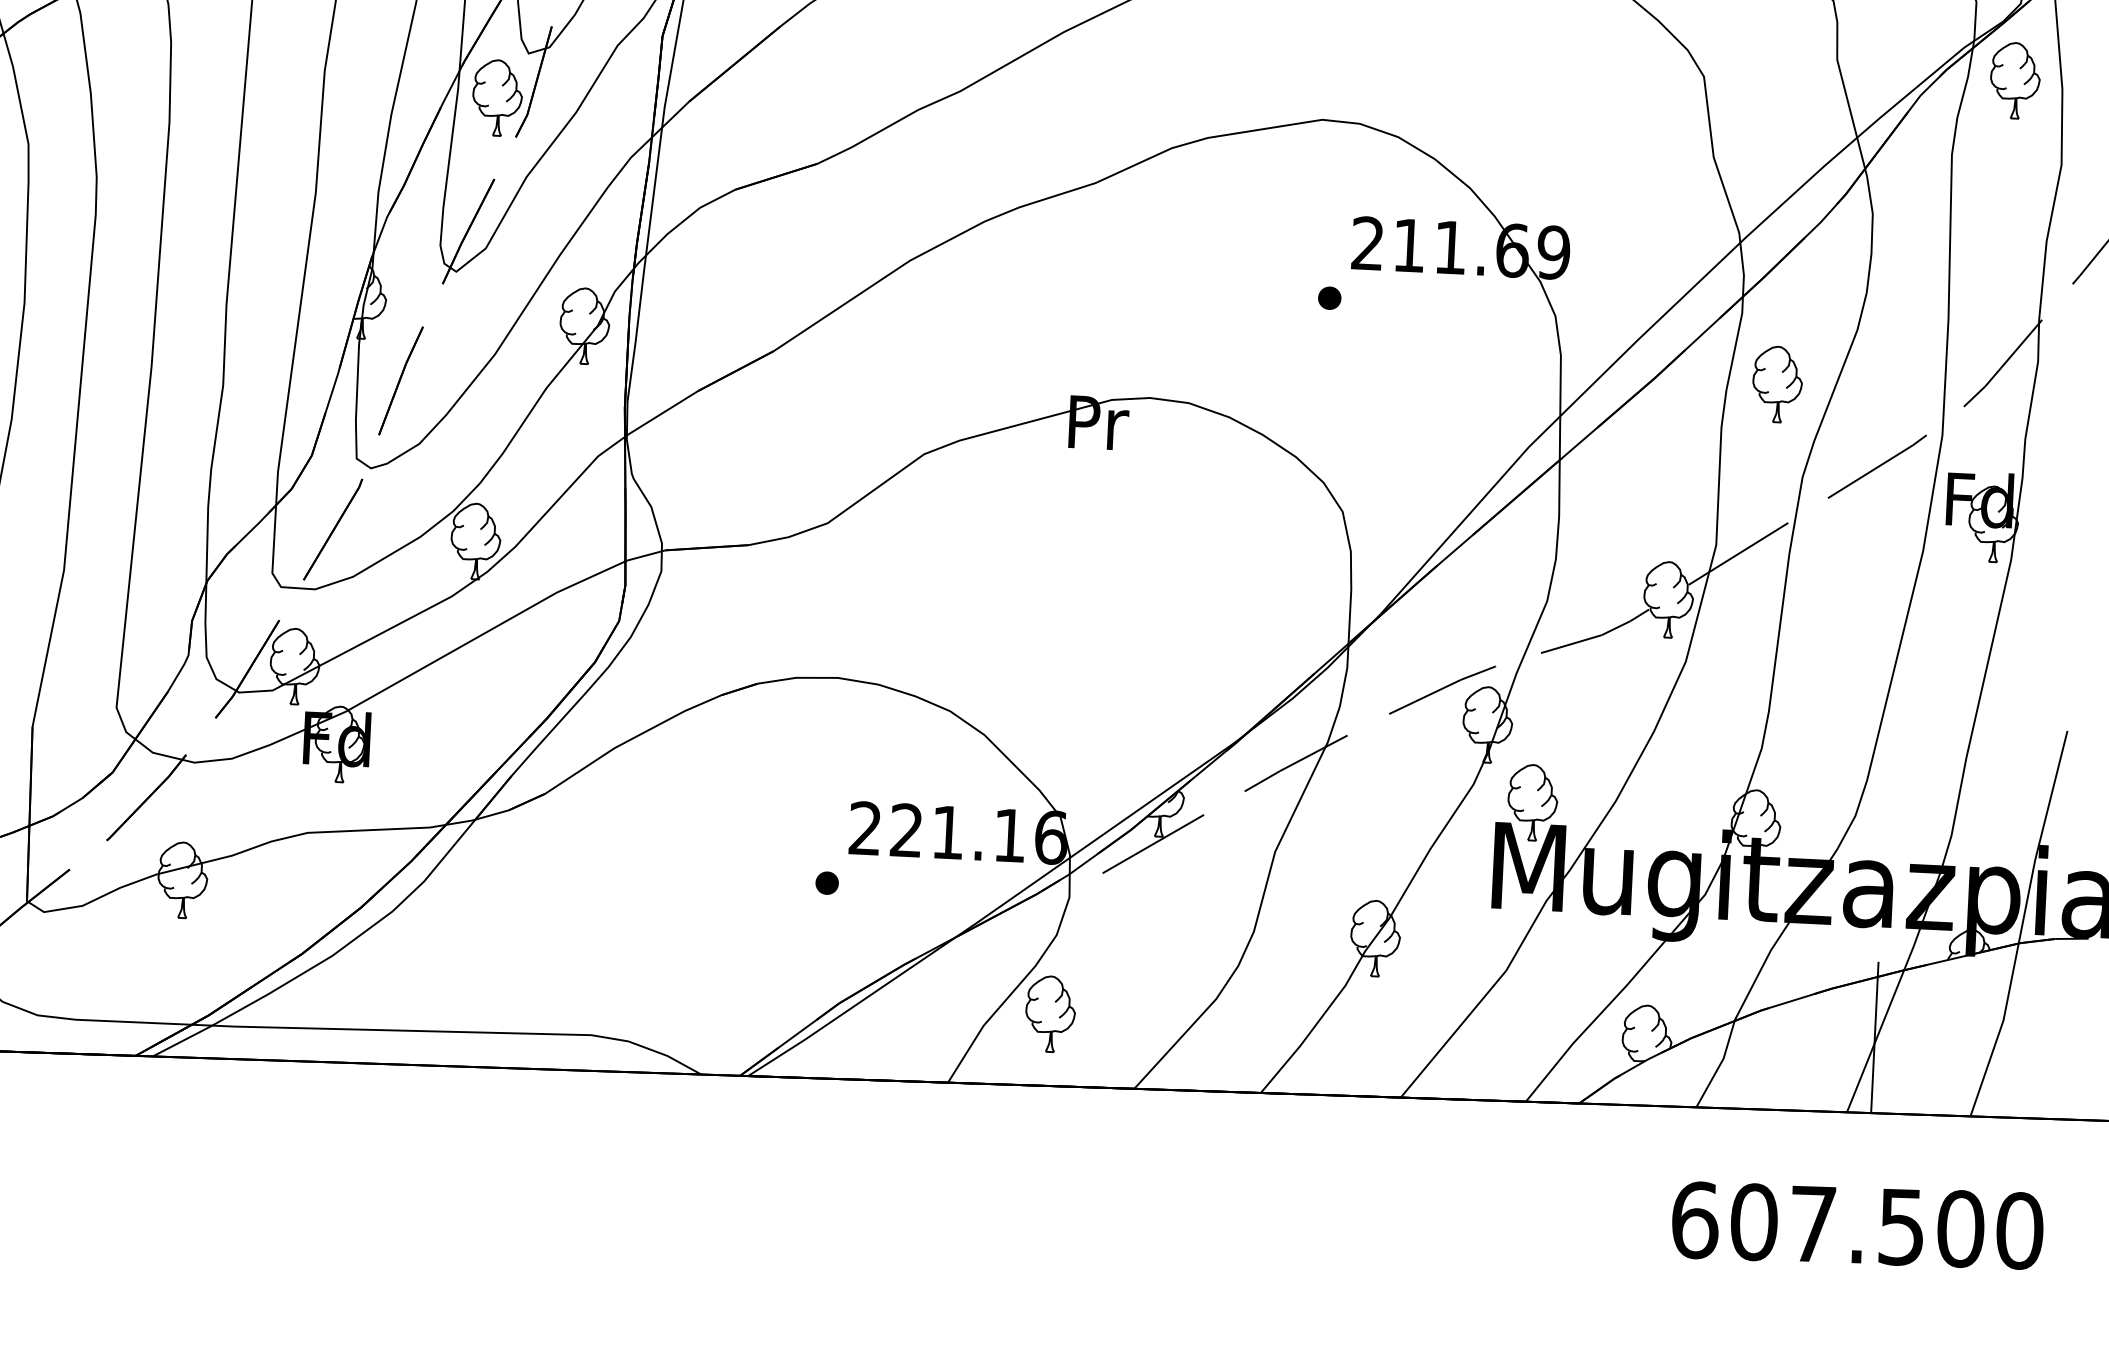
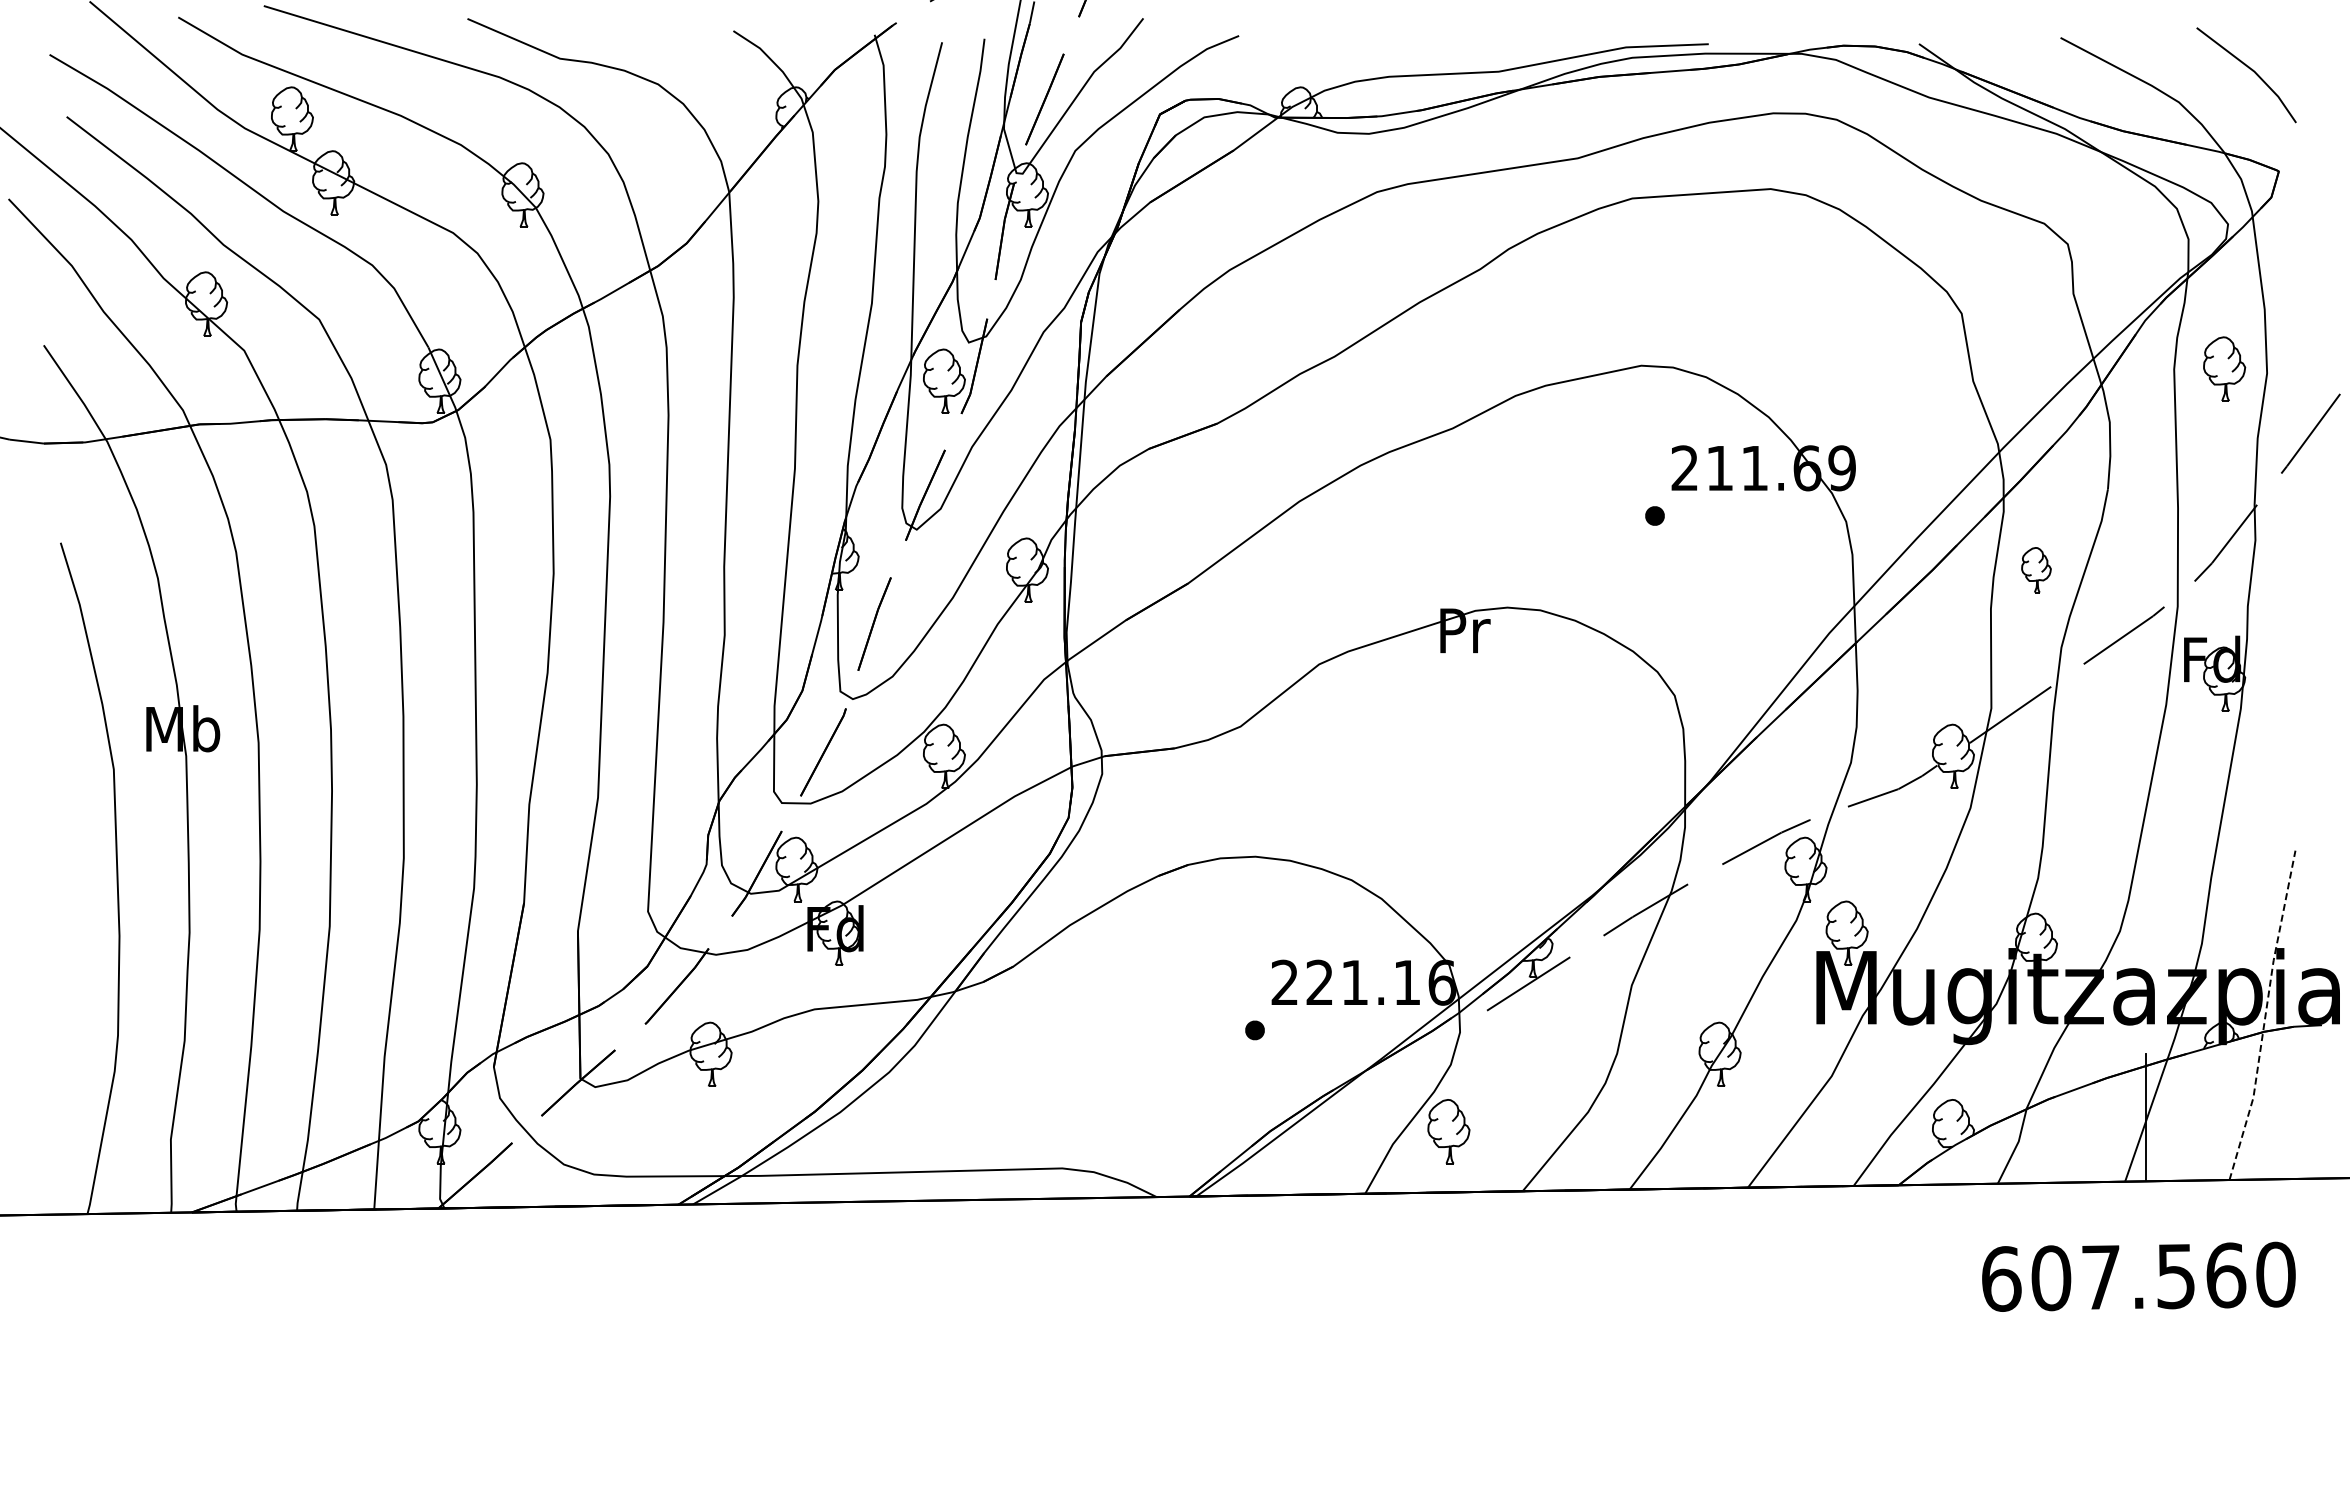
part: (2015, 79) -> (2224, 368), moved
part: (1777, 383) -> (2036, 569), size x0.7
line: (2022, 925) -> (2265, 1016), solid -> dashed
text: (1961, 1229) -> (2226, 1275), 607.500 -> 607.560

